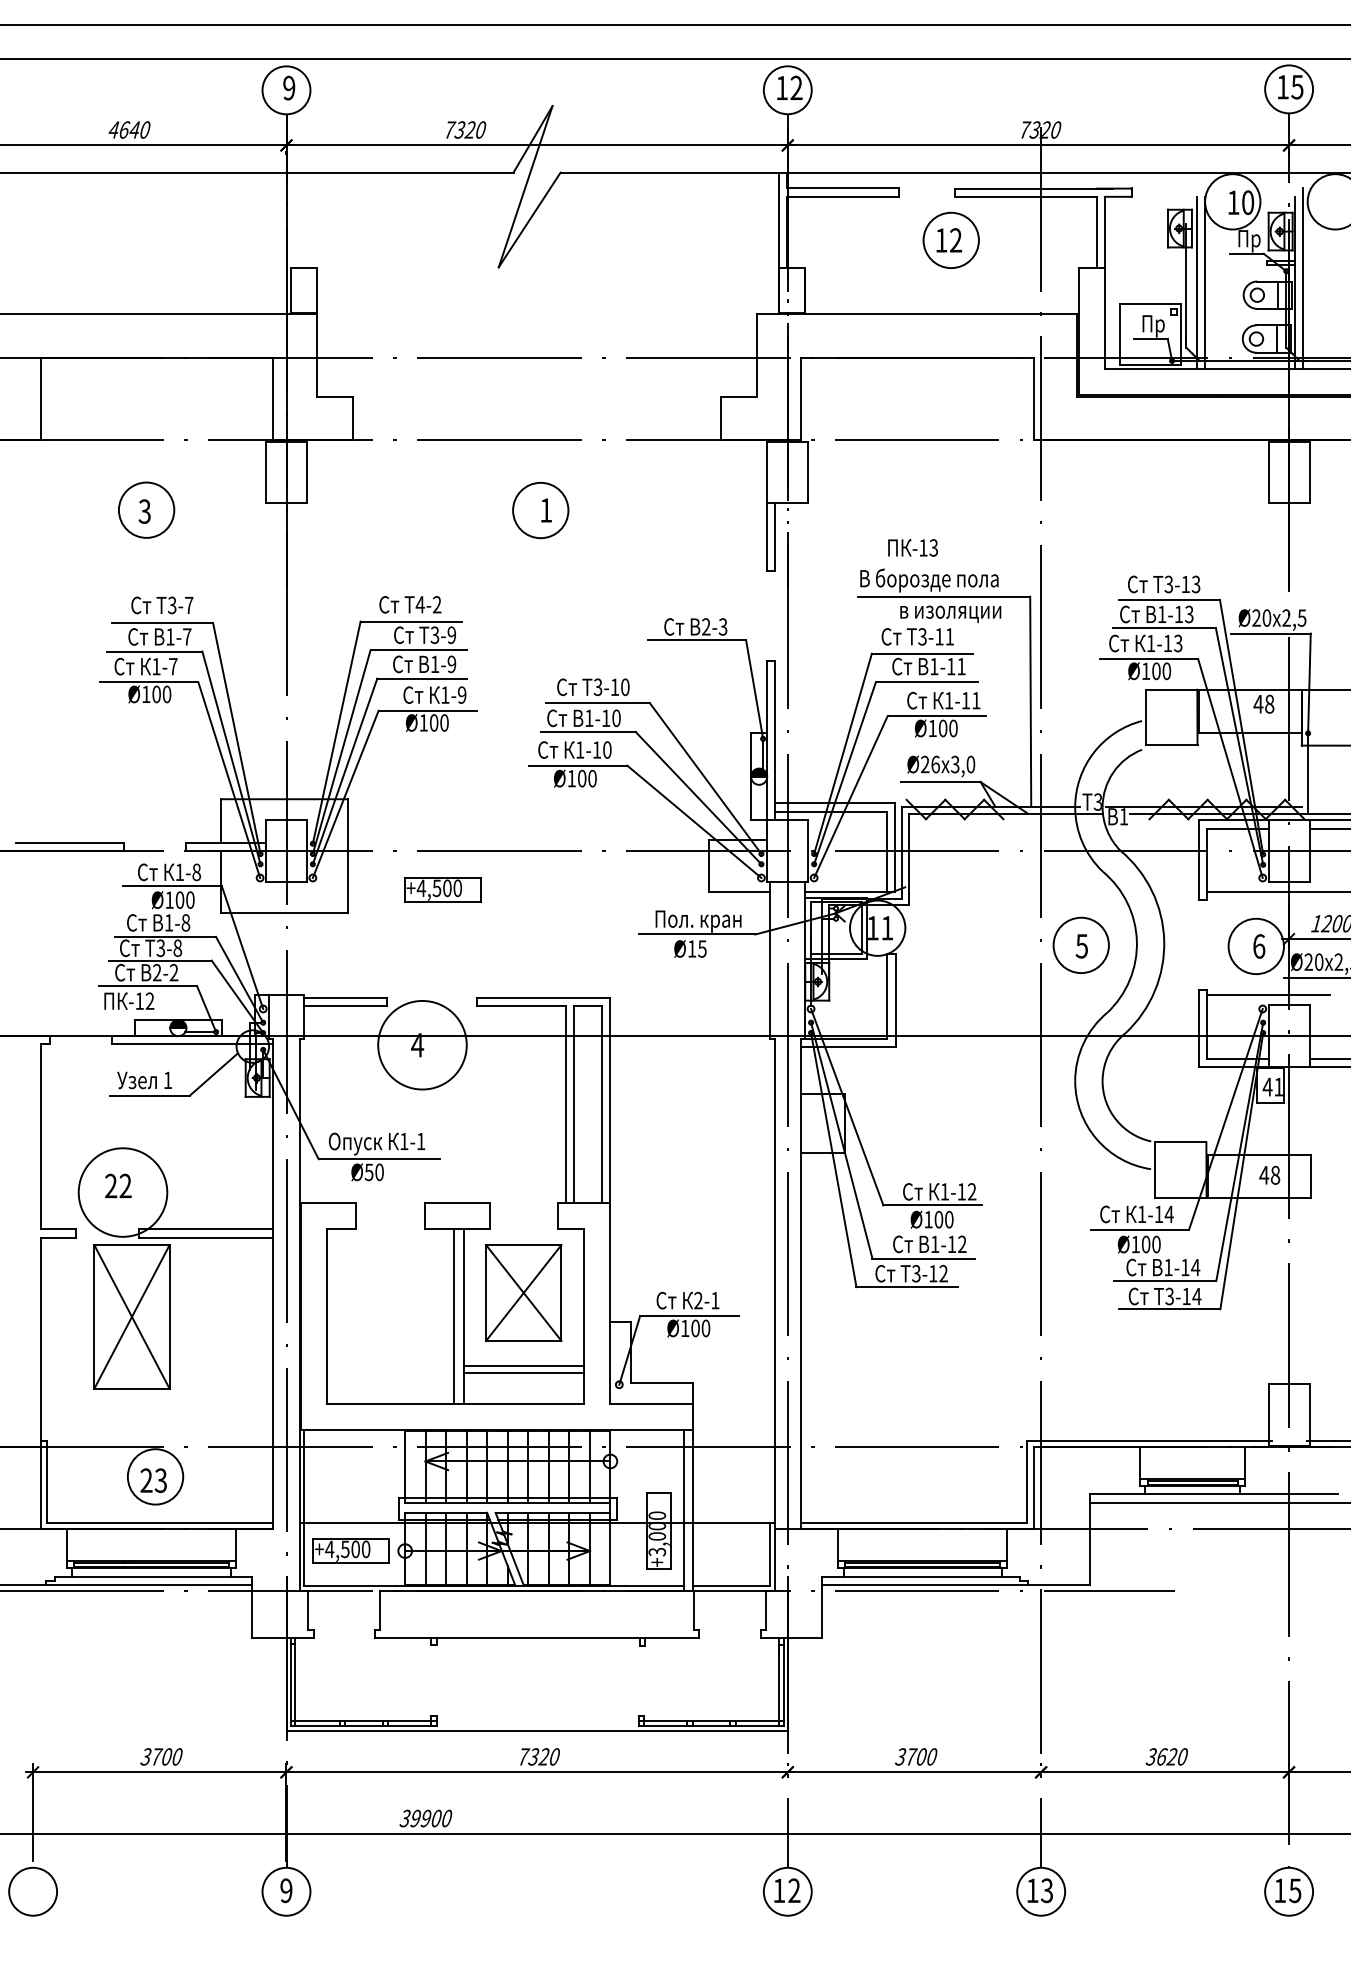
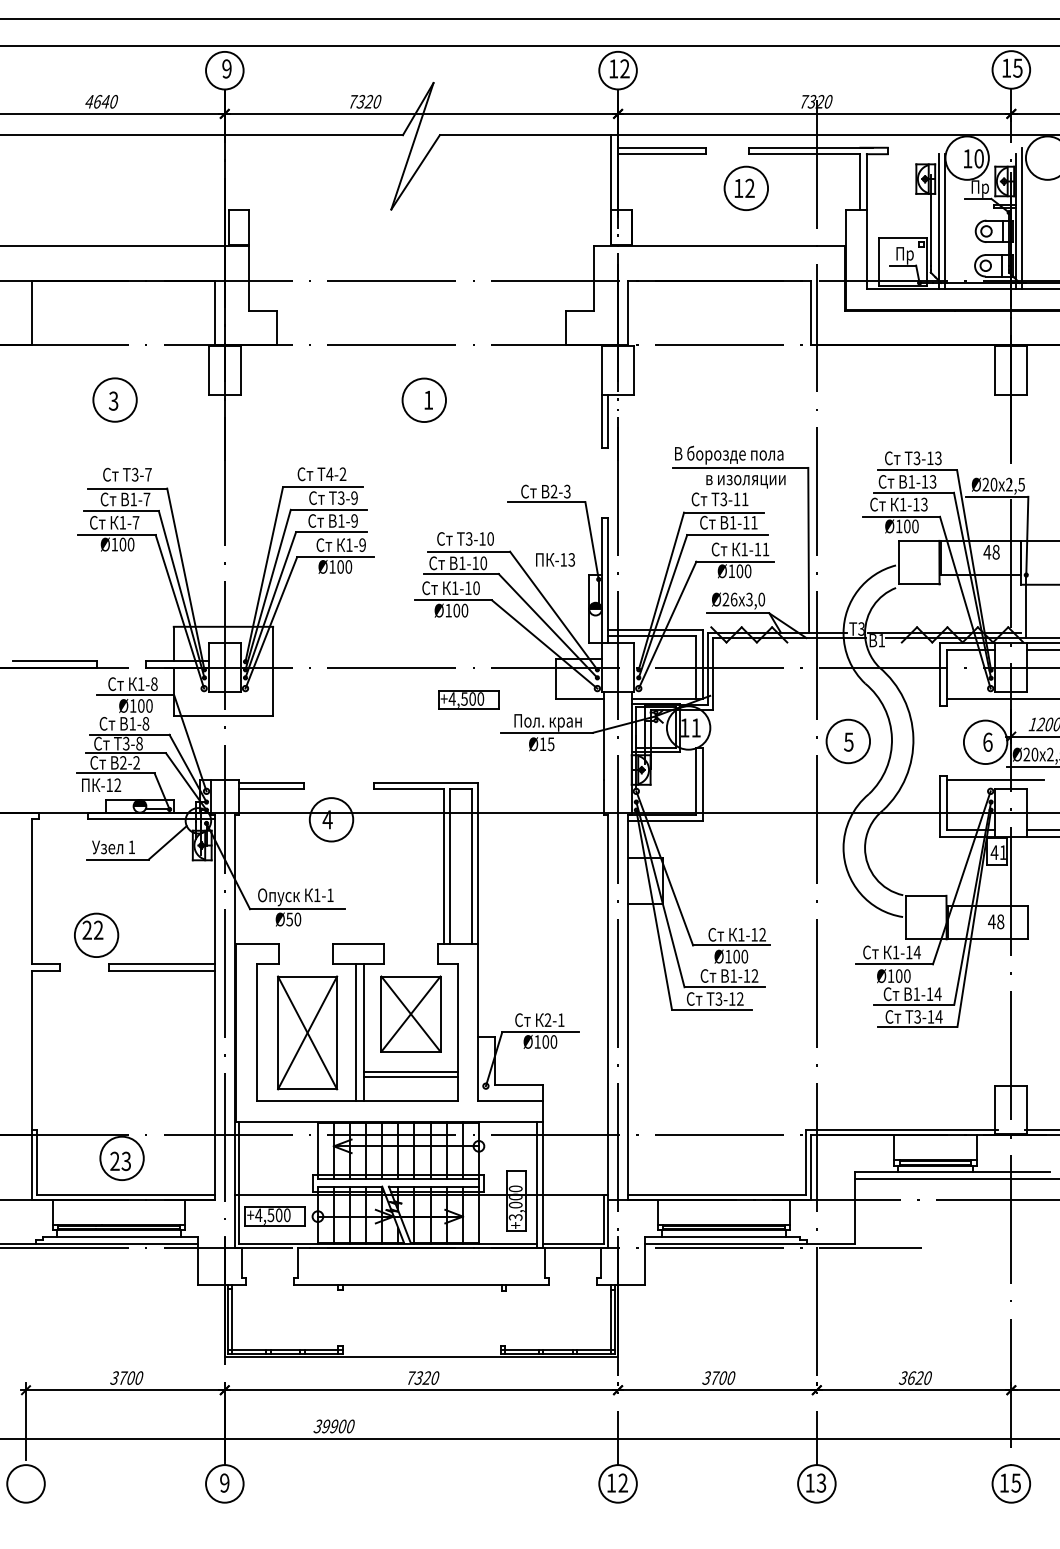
text: (912, 547) -> (555, 559), moved
part: (442, 889) -> (468, 699), moved
circle: (422, 1044) -> (331, 819), size x0.62
circle: (122, 1192) -> (96, 935), size x0.62
part: (131, 1316) -> (307, 1032), moved

